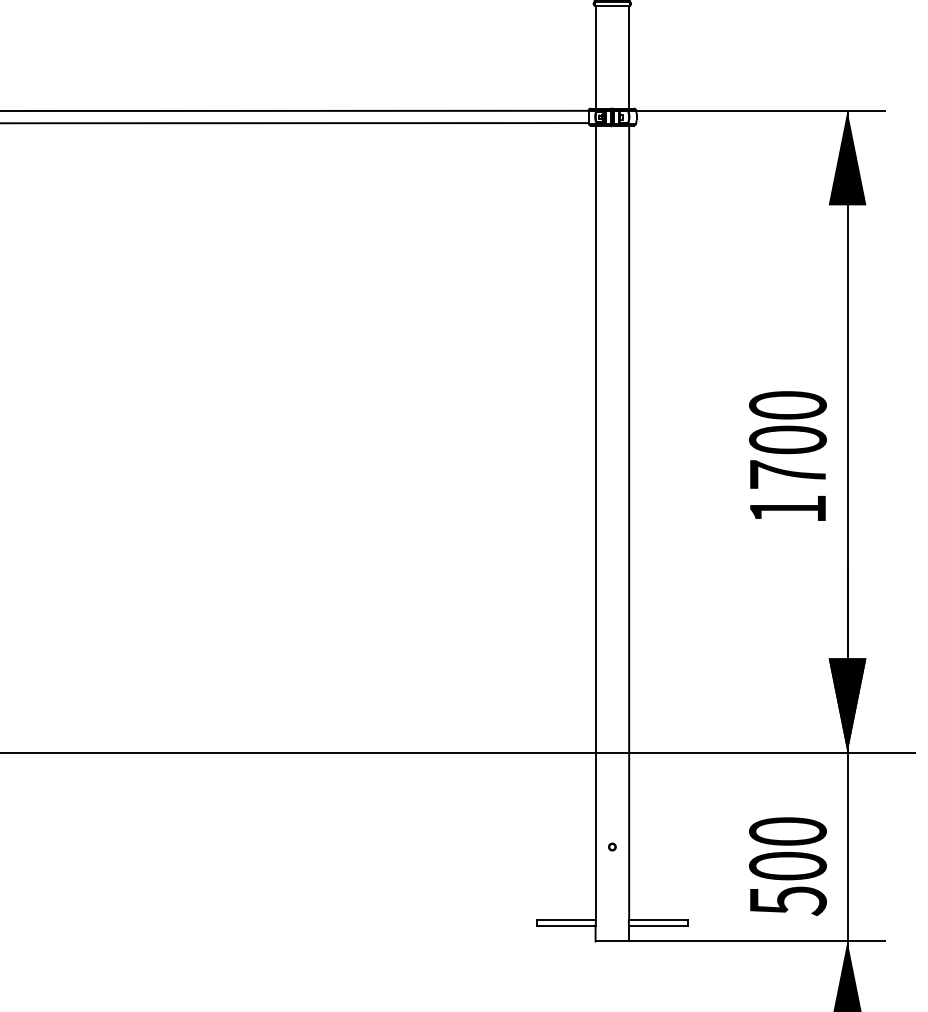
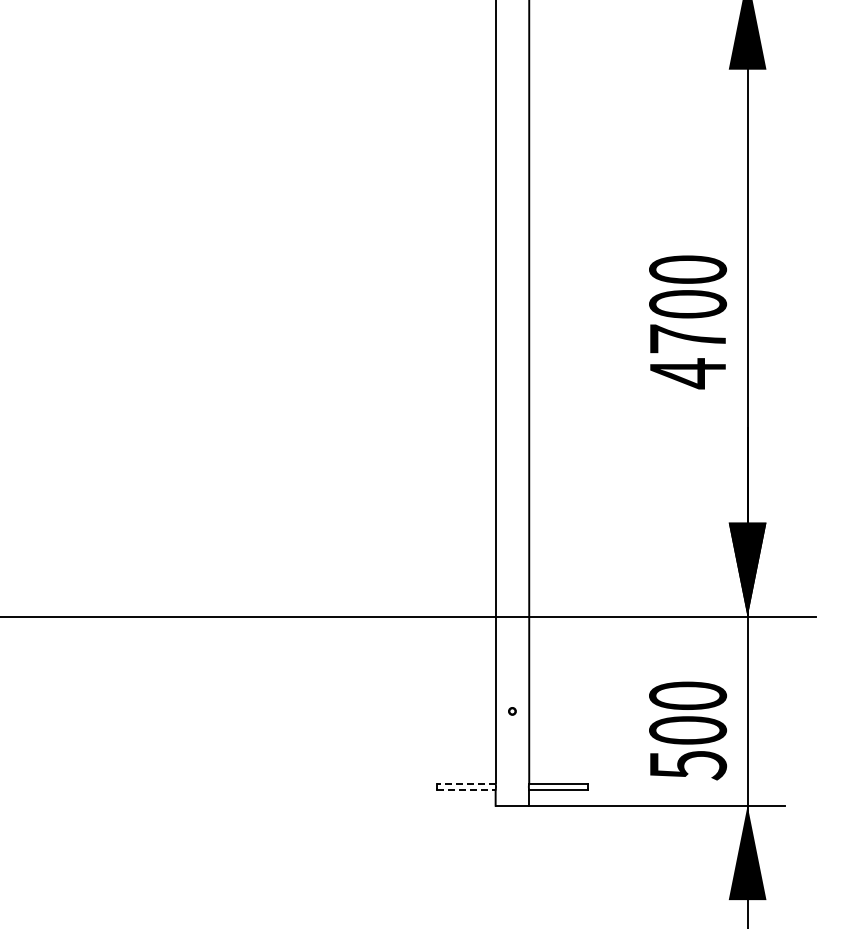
text: (787, 509) -> (687, 373), 1700 -> 4700
line: (565, 919) -> (465, 783), solid -> dashed
line: (566, 925) -> (466, 789), solid -> dashed

